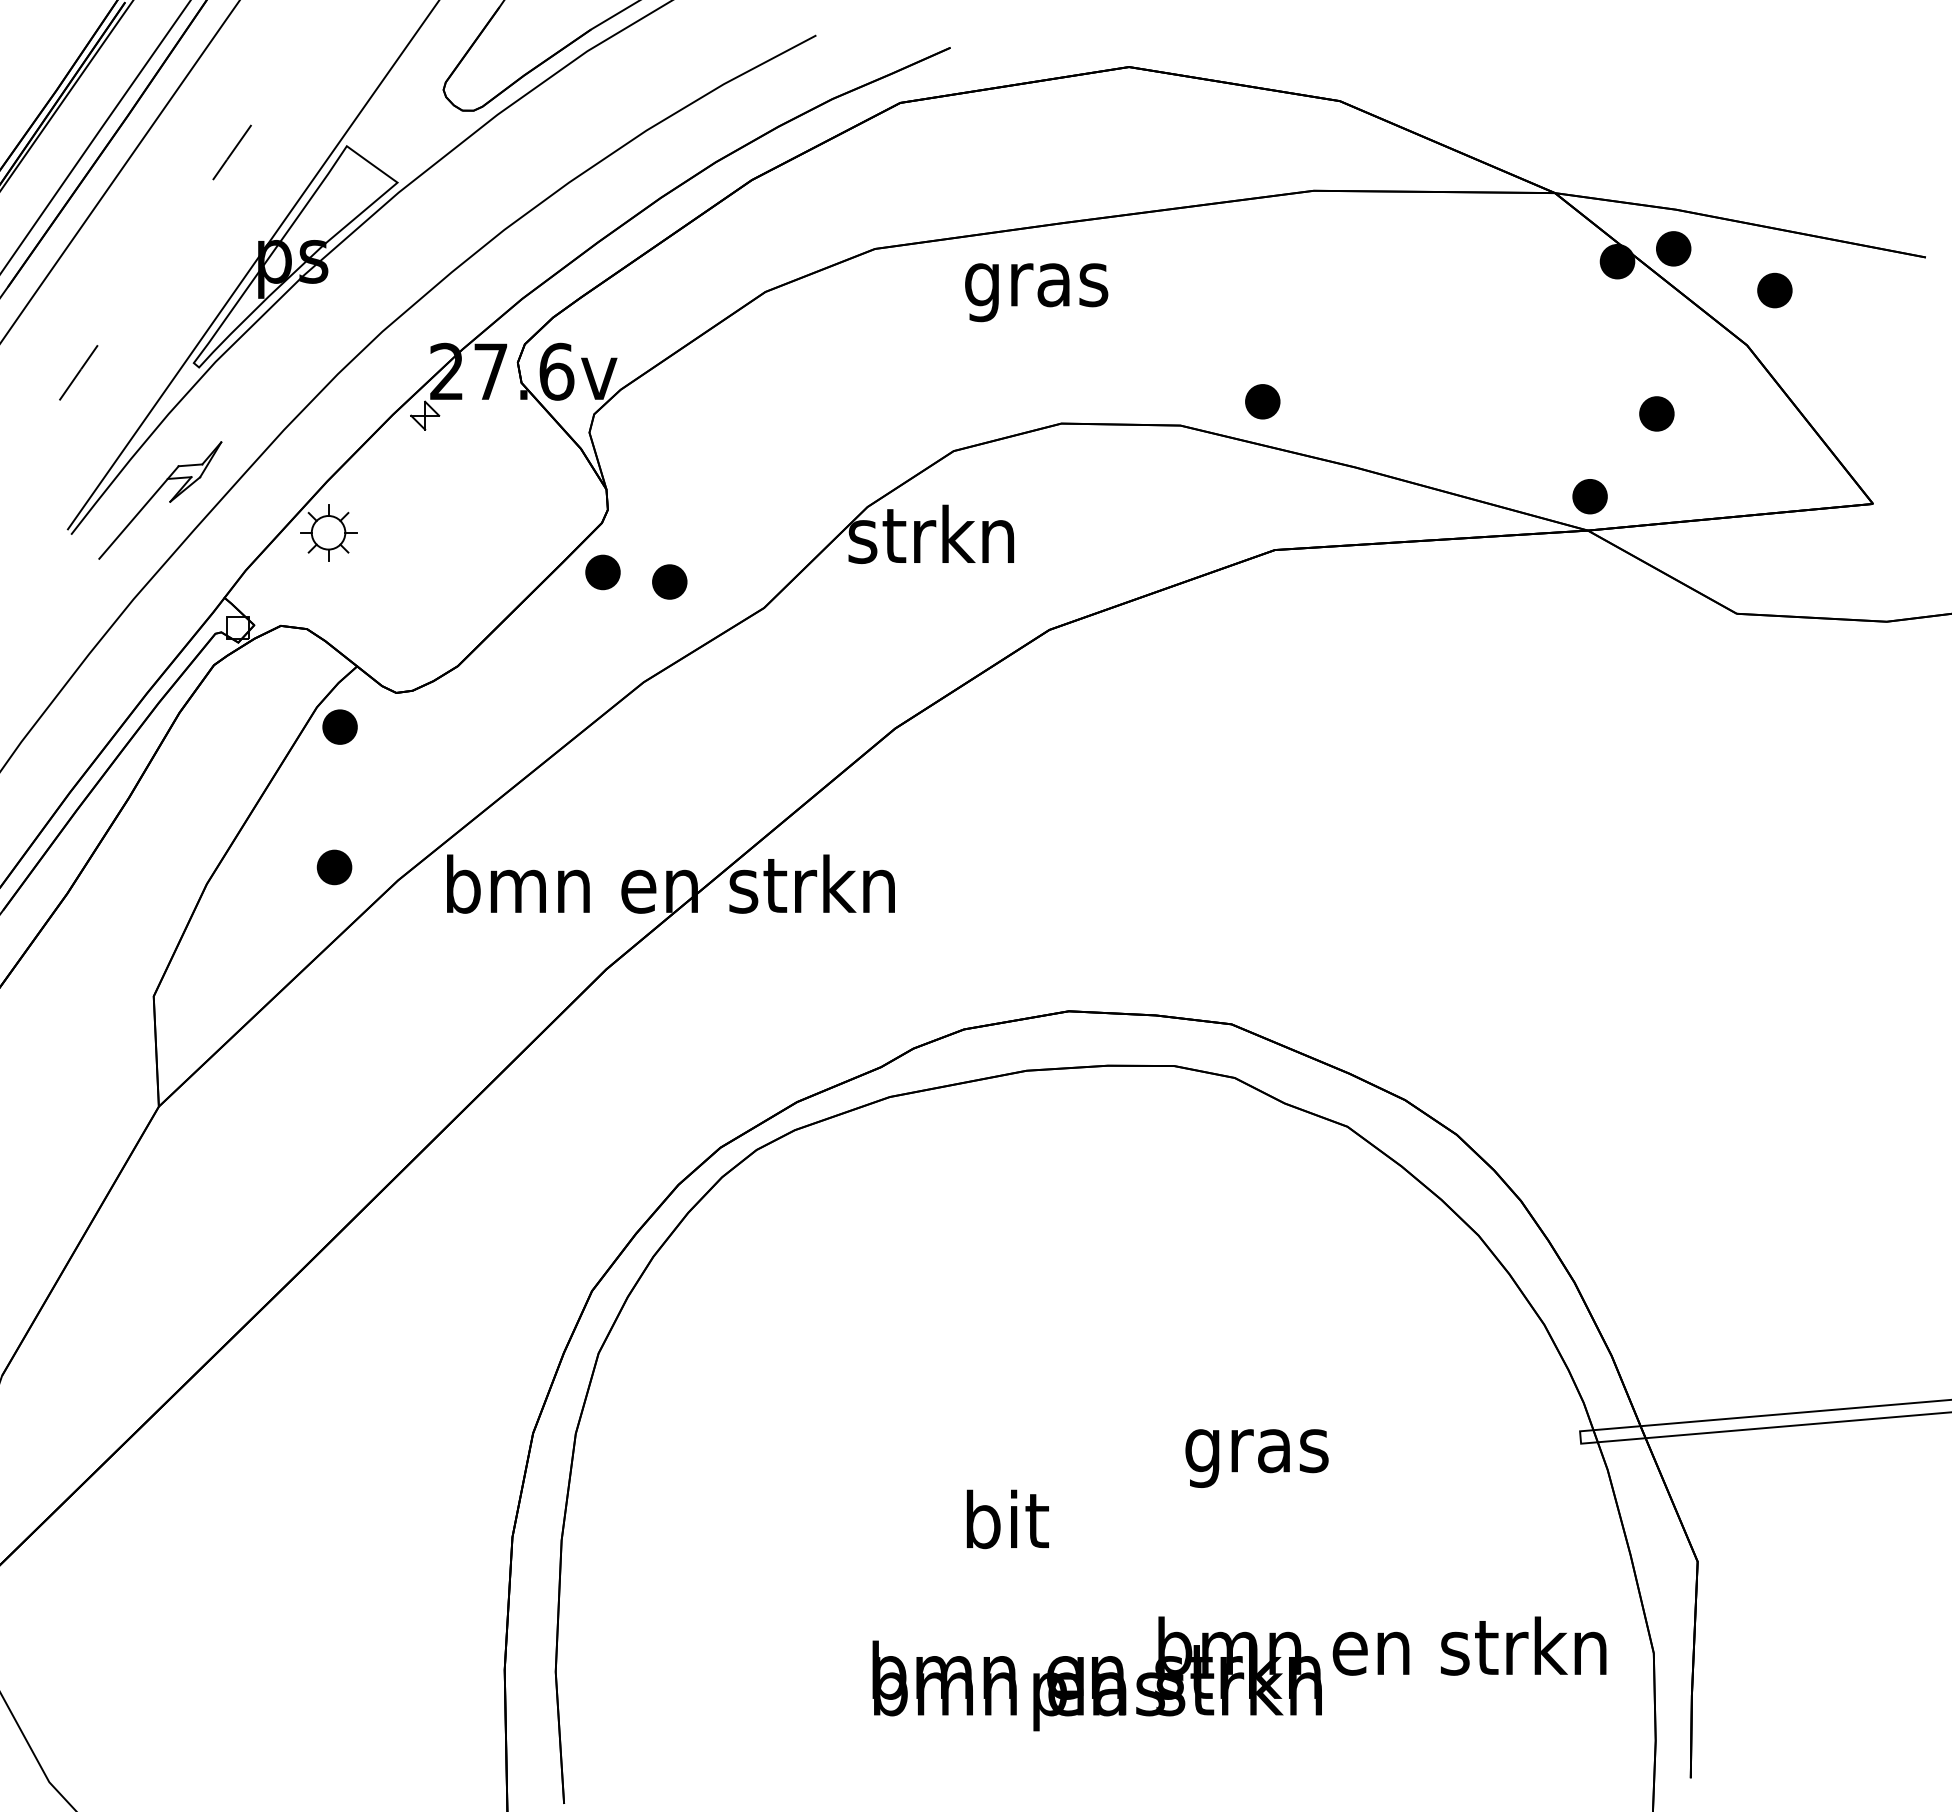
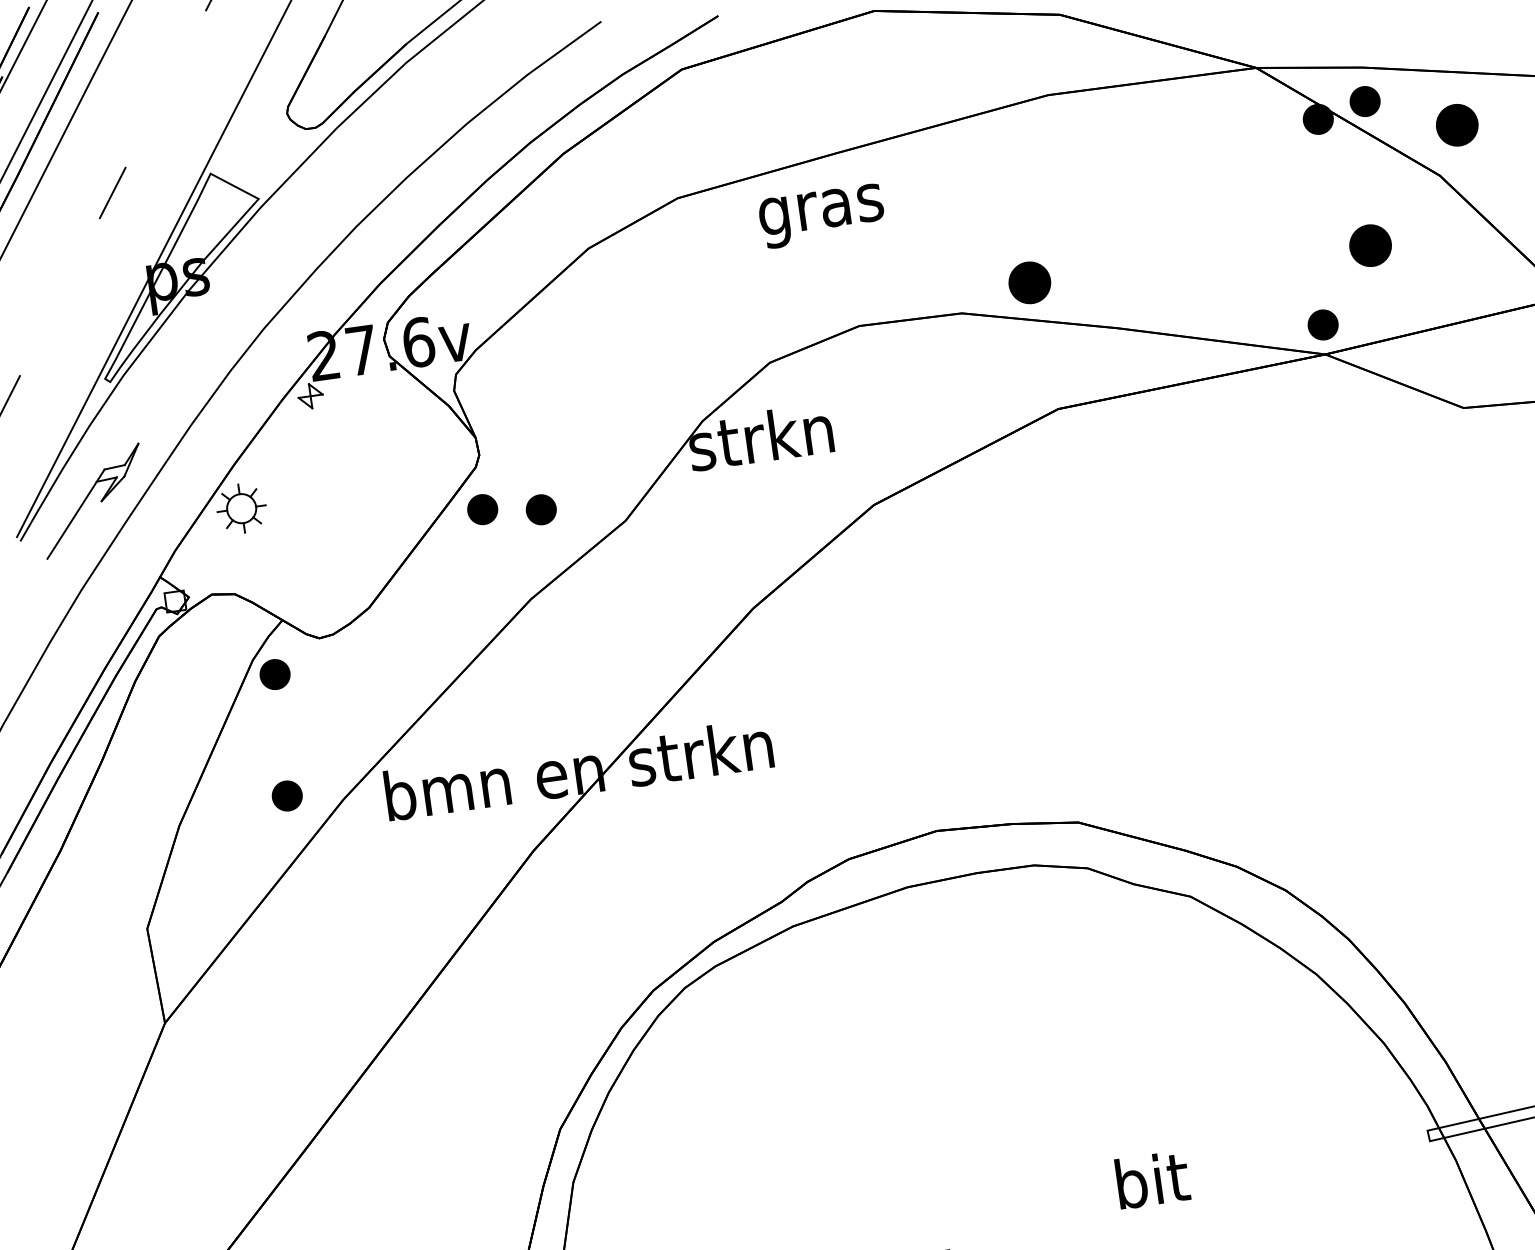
part: (1774, 290) -> (1456, 125), size x1.4
part: (1262, 401) -> (1029, 282), size x1.4
part: (1656, 413) -> (1370, 245), size x1.4
text: (1256, 1450) -> (1151, 1186), gras -> bit

